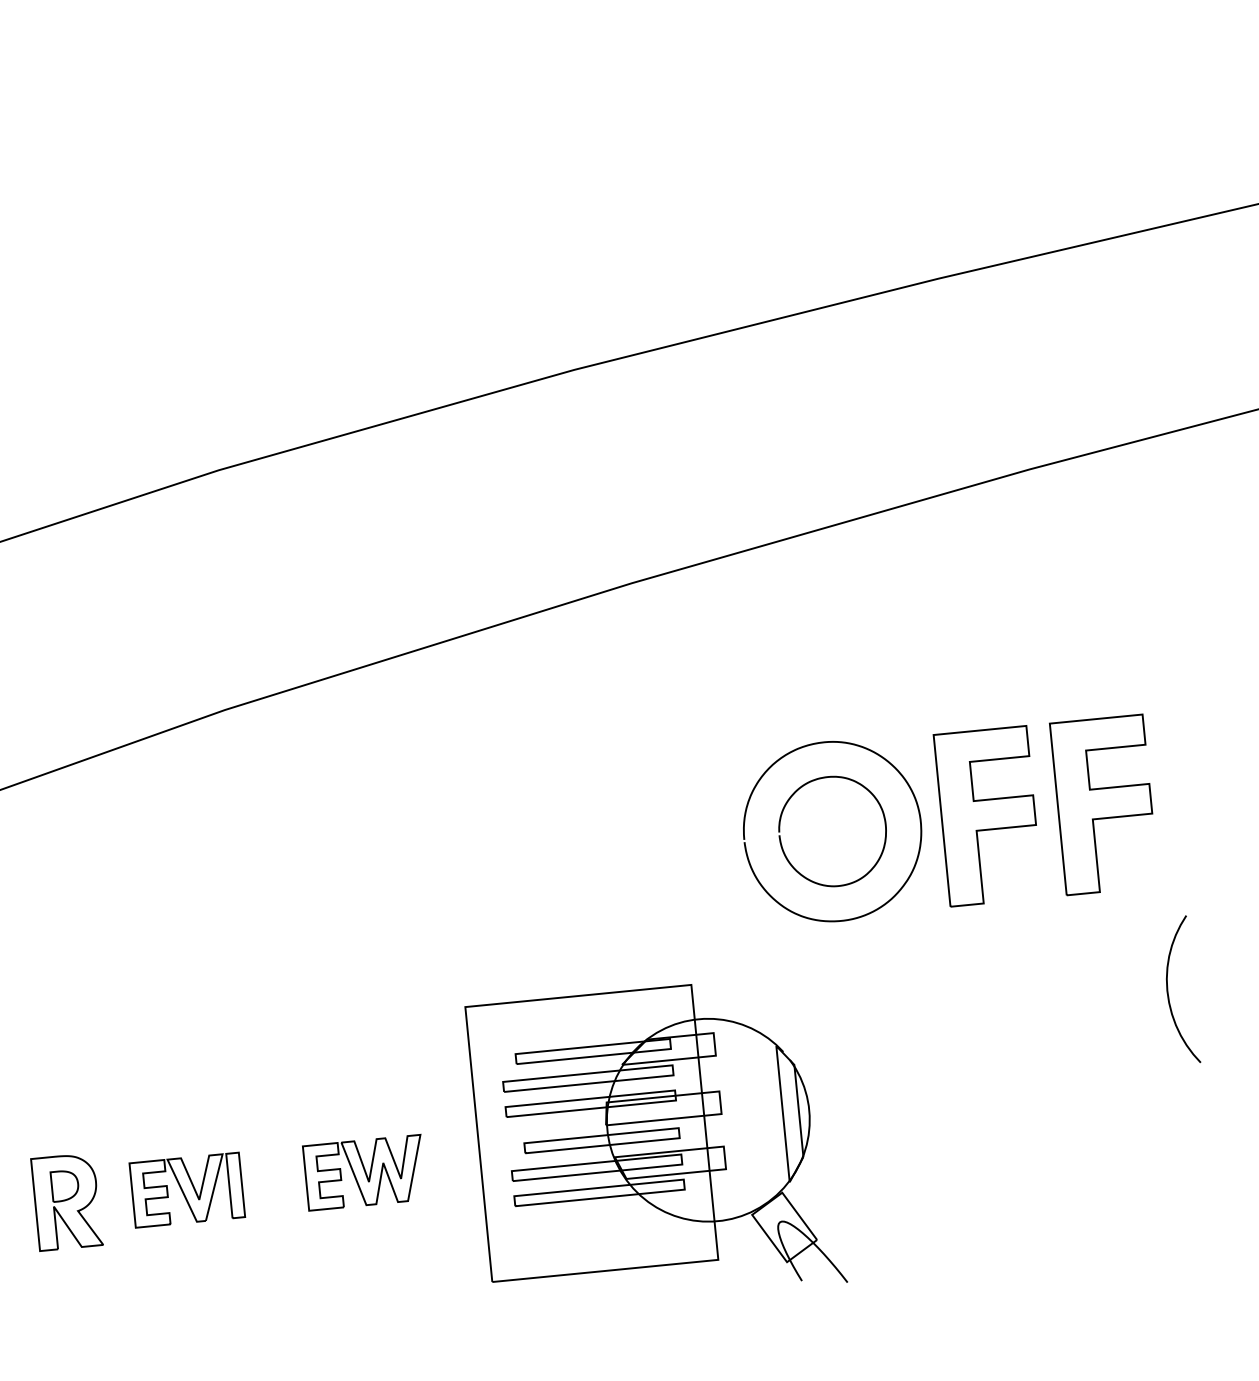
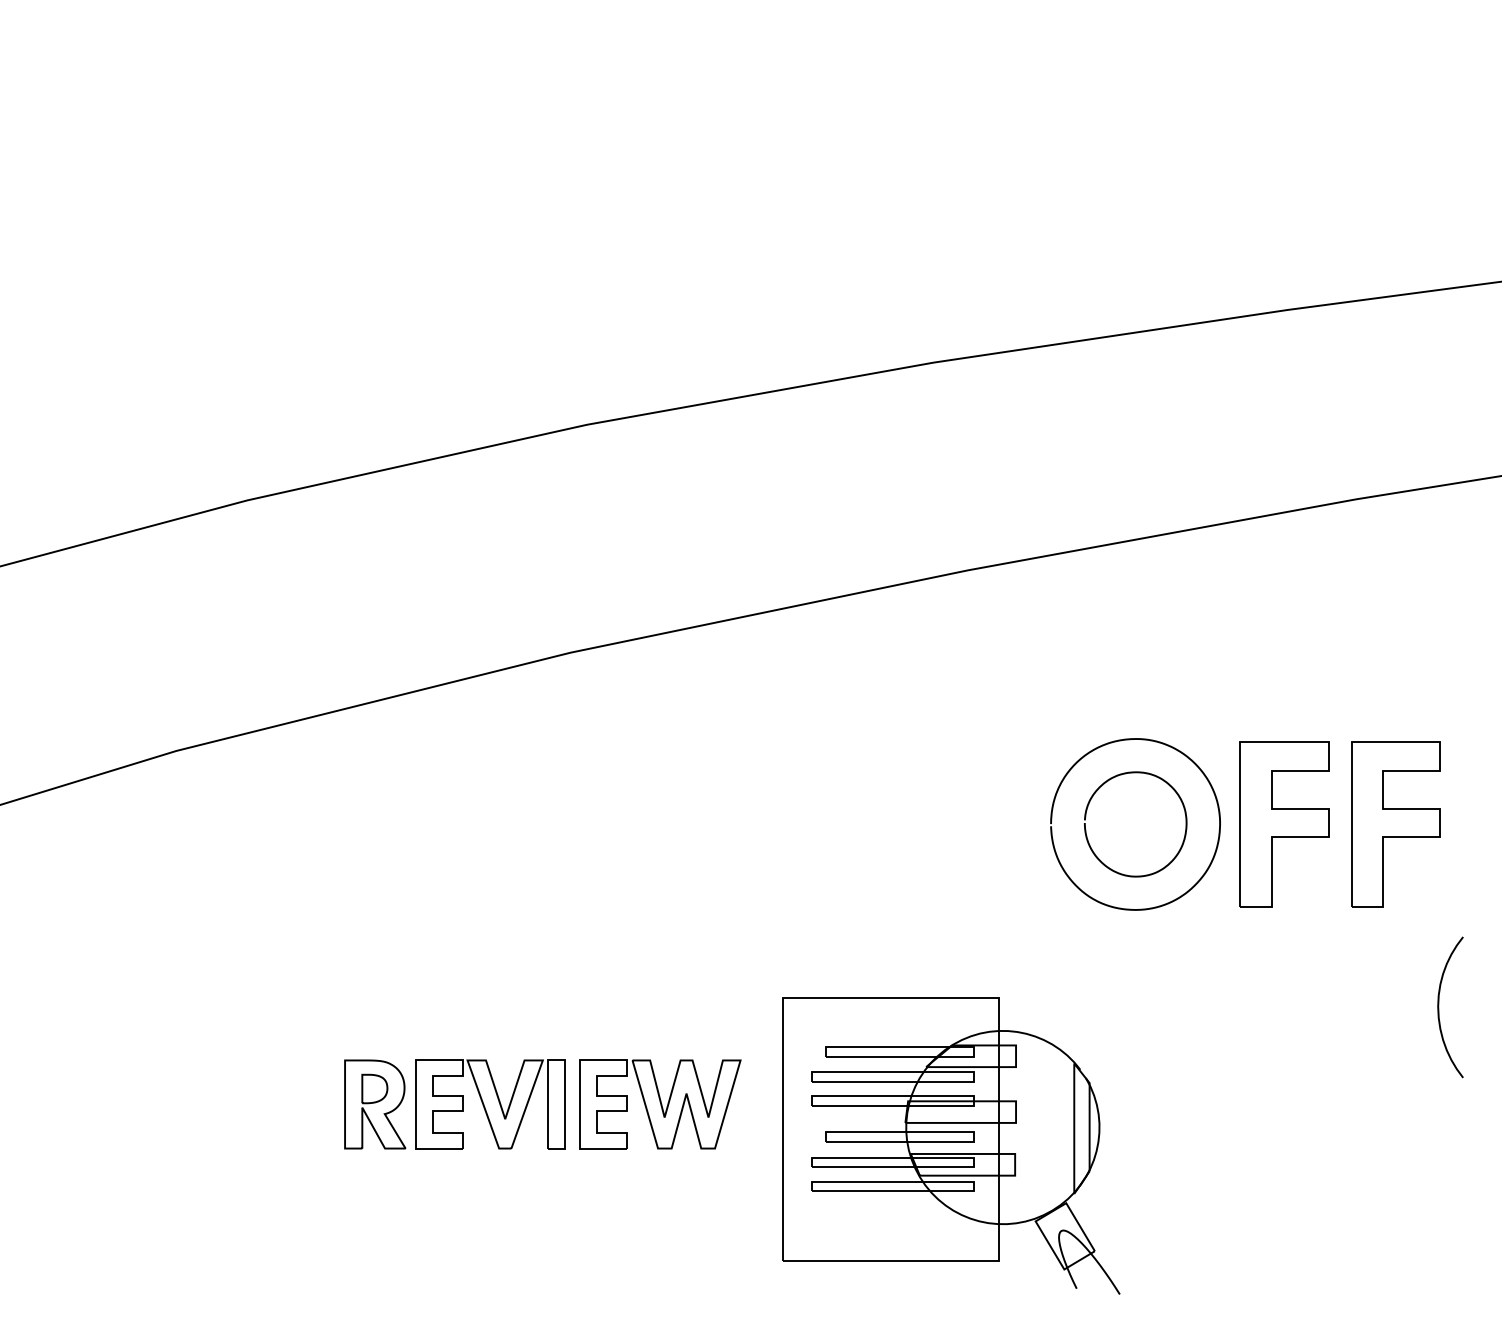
part: (656, 1144) -> (951, 1145), moved
part: (365, 1172) -> (660, 1104), size x1.43
part: (187, 1190) -> (490, 1104), size x1.43

